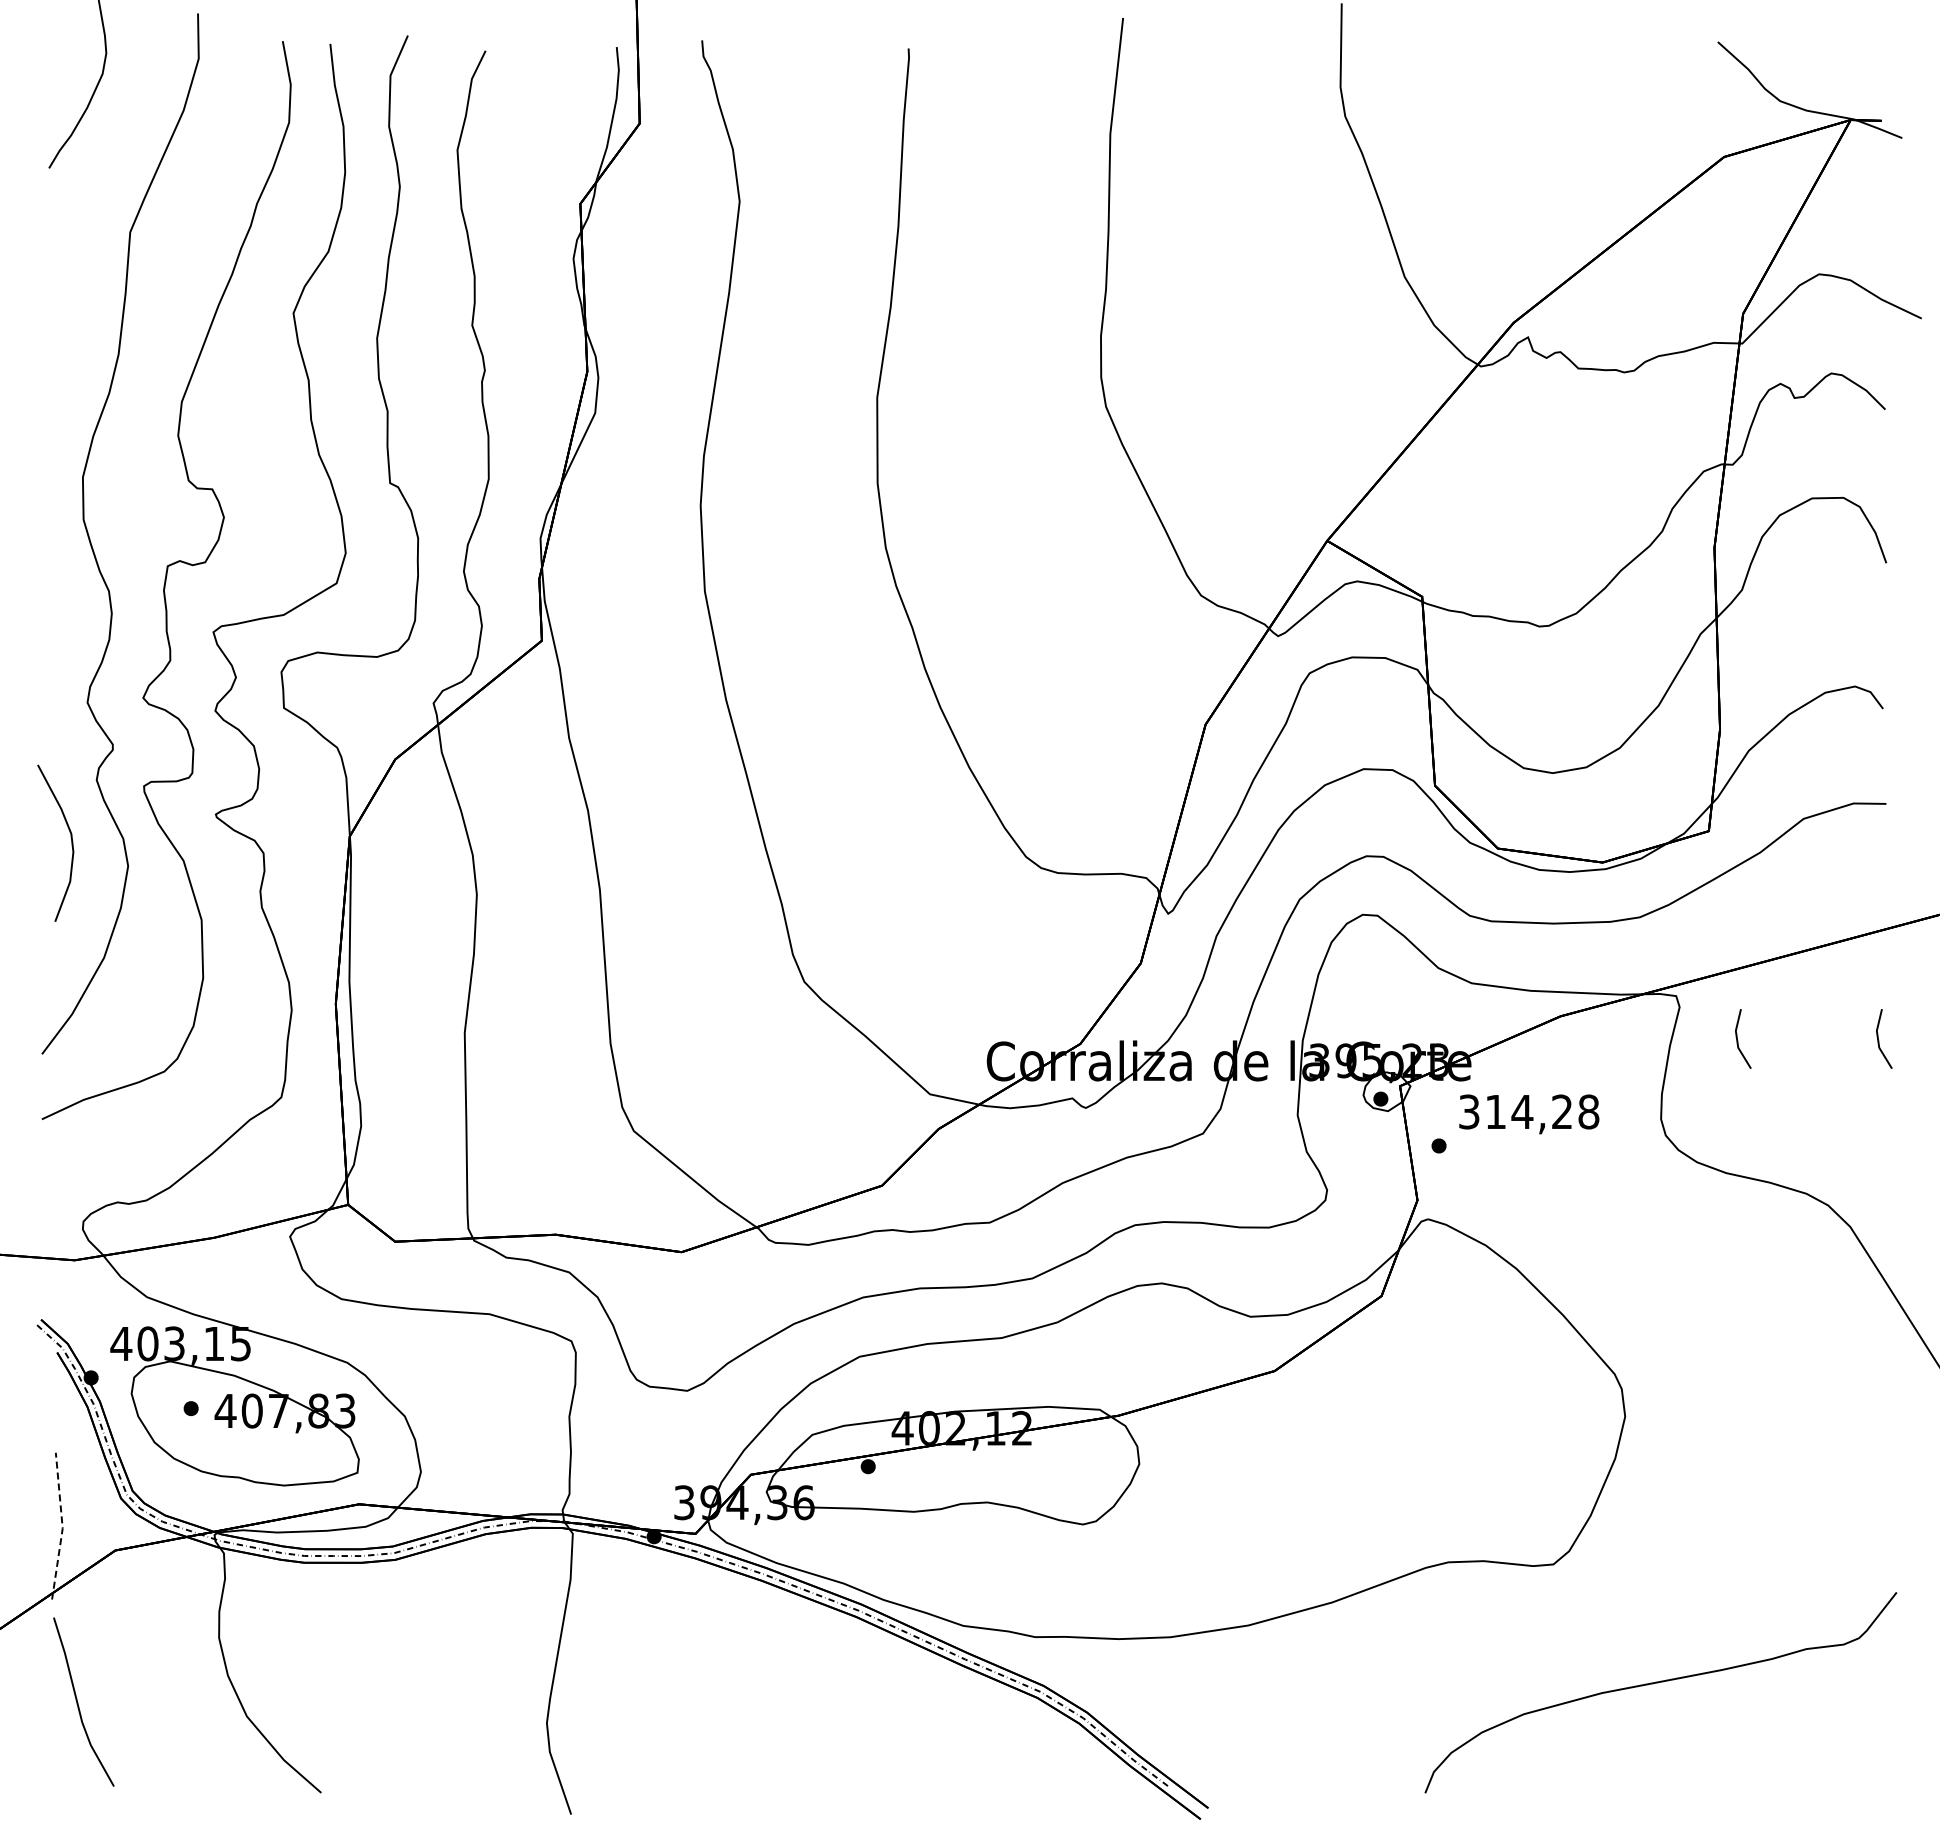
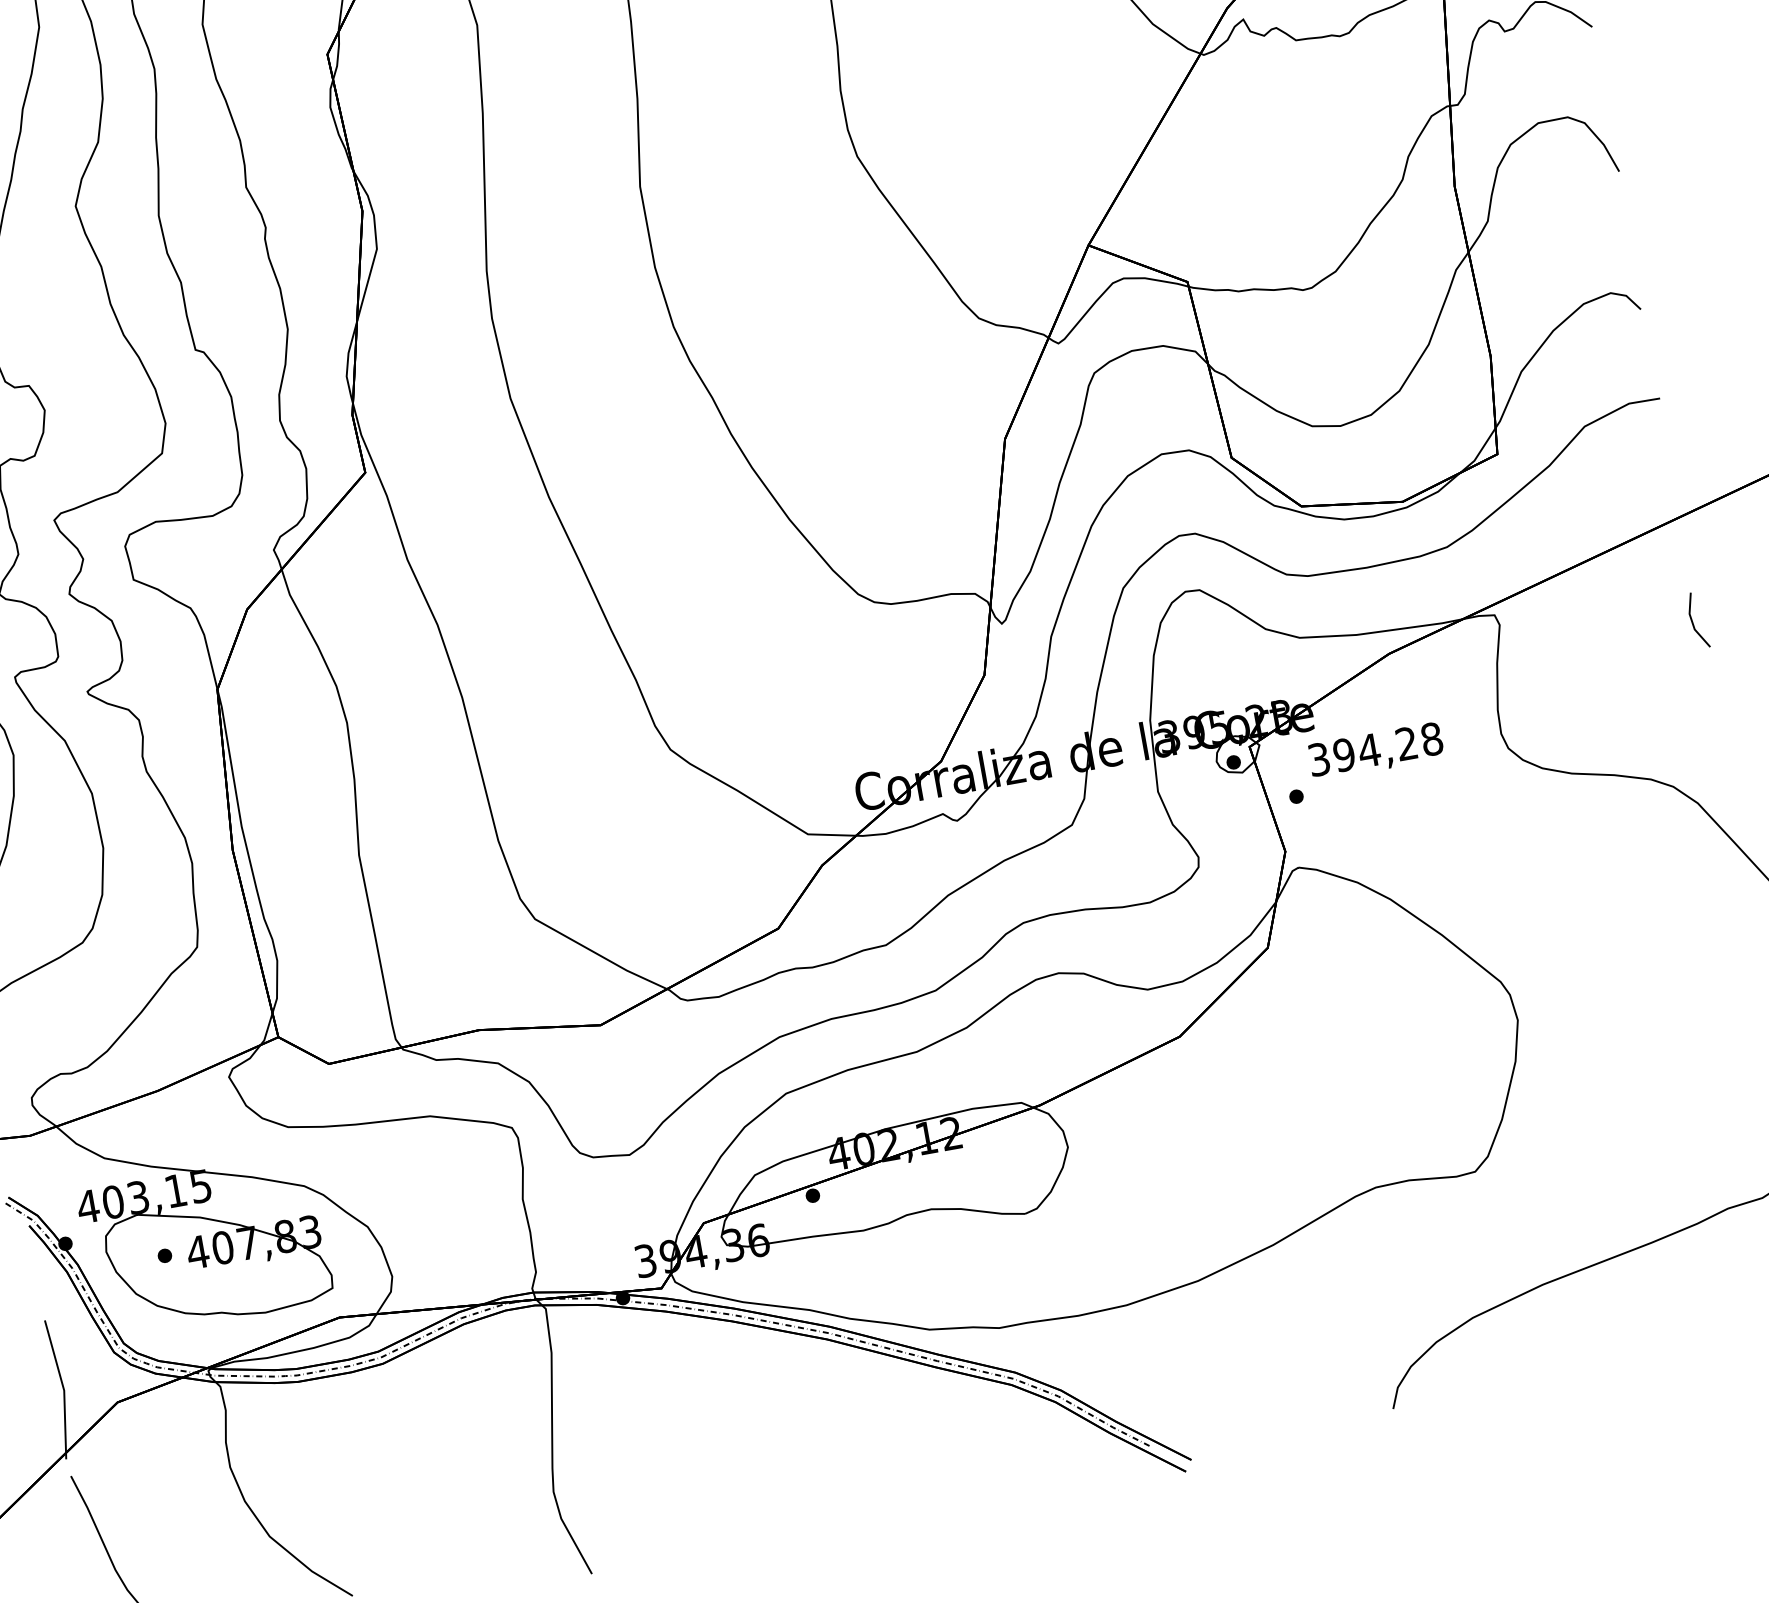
line: (1738, 1040) -> (1560, 646), removed
text: (1495, 1111) -> (1343, 754), 314,28 -> 394,28
line: (62, 1526) -> (63, 1388), dashed -> solid

